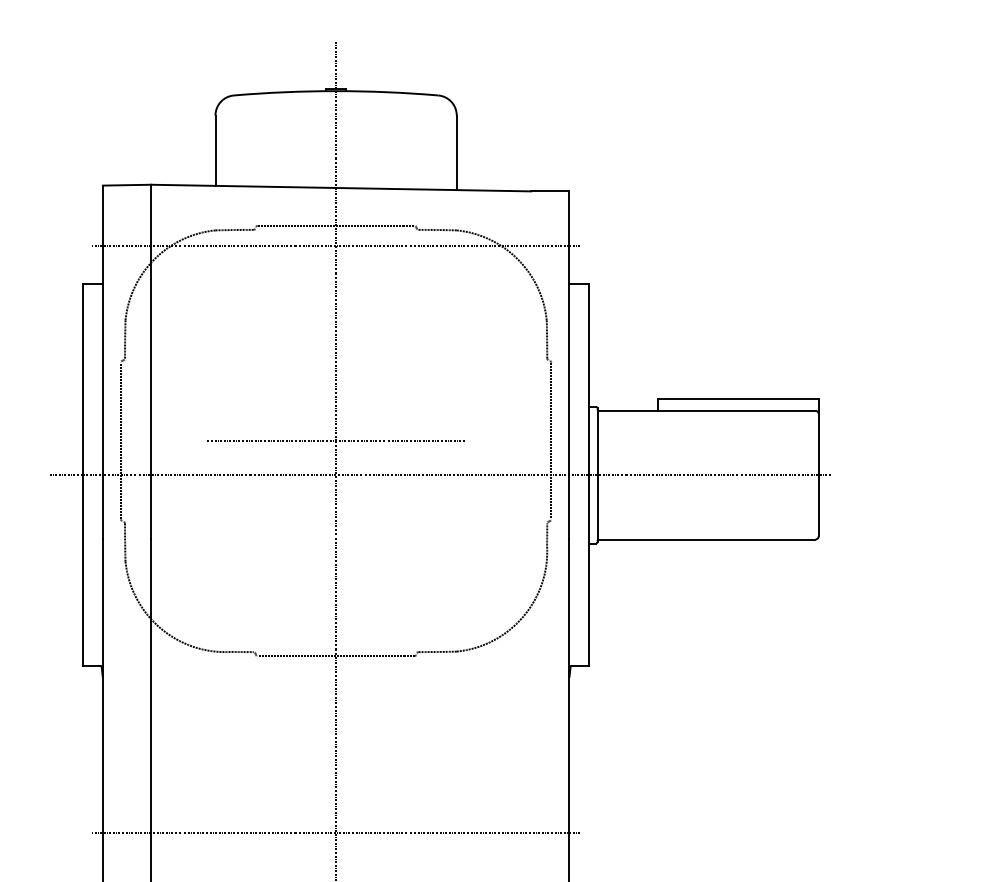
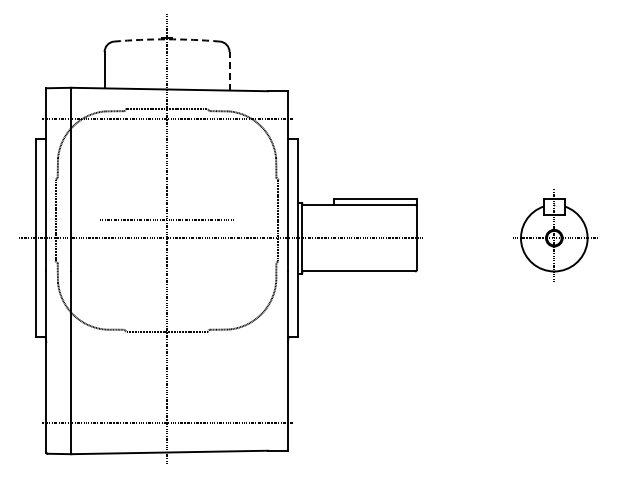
arc: (336, 91) -> (167, 39), solid -> dashed
line: (456, 151) -> (229, 70), solid -> dashed

